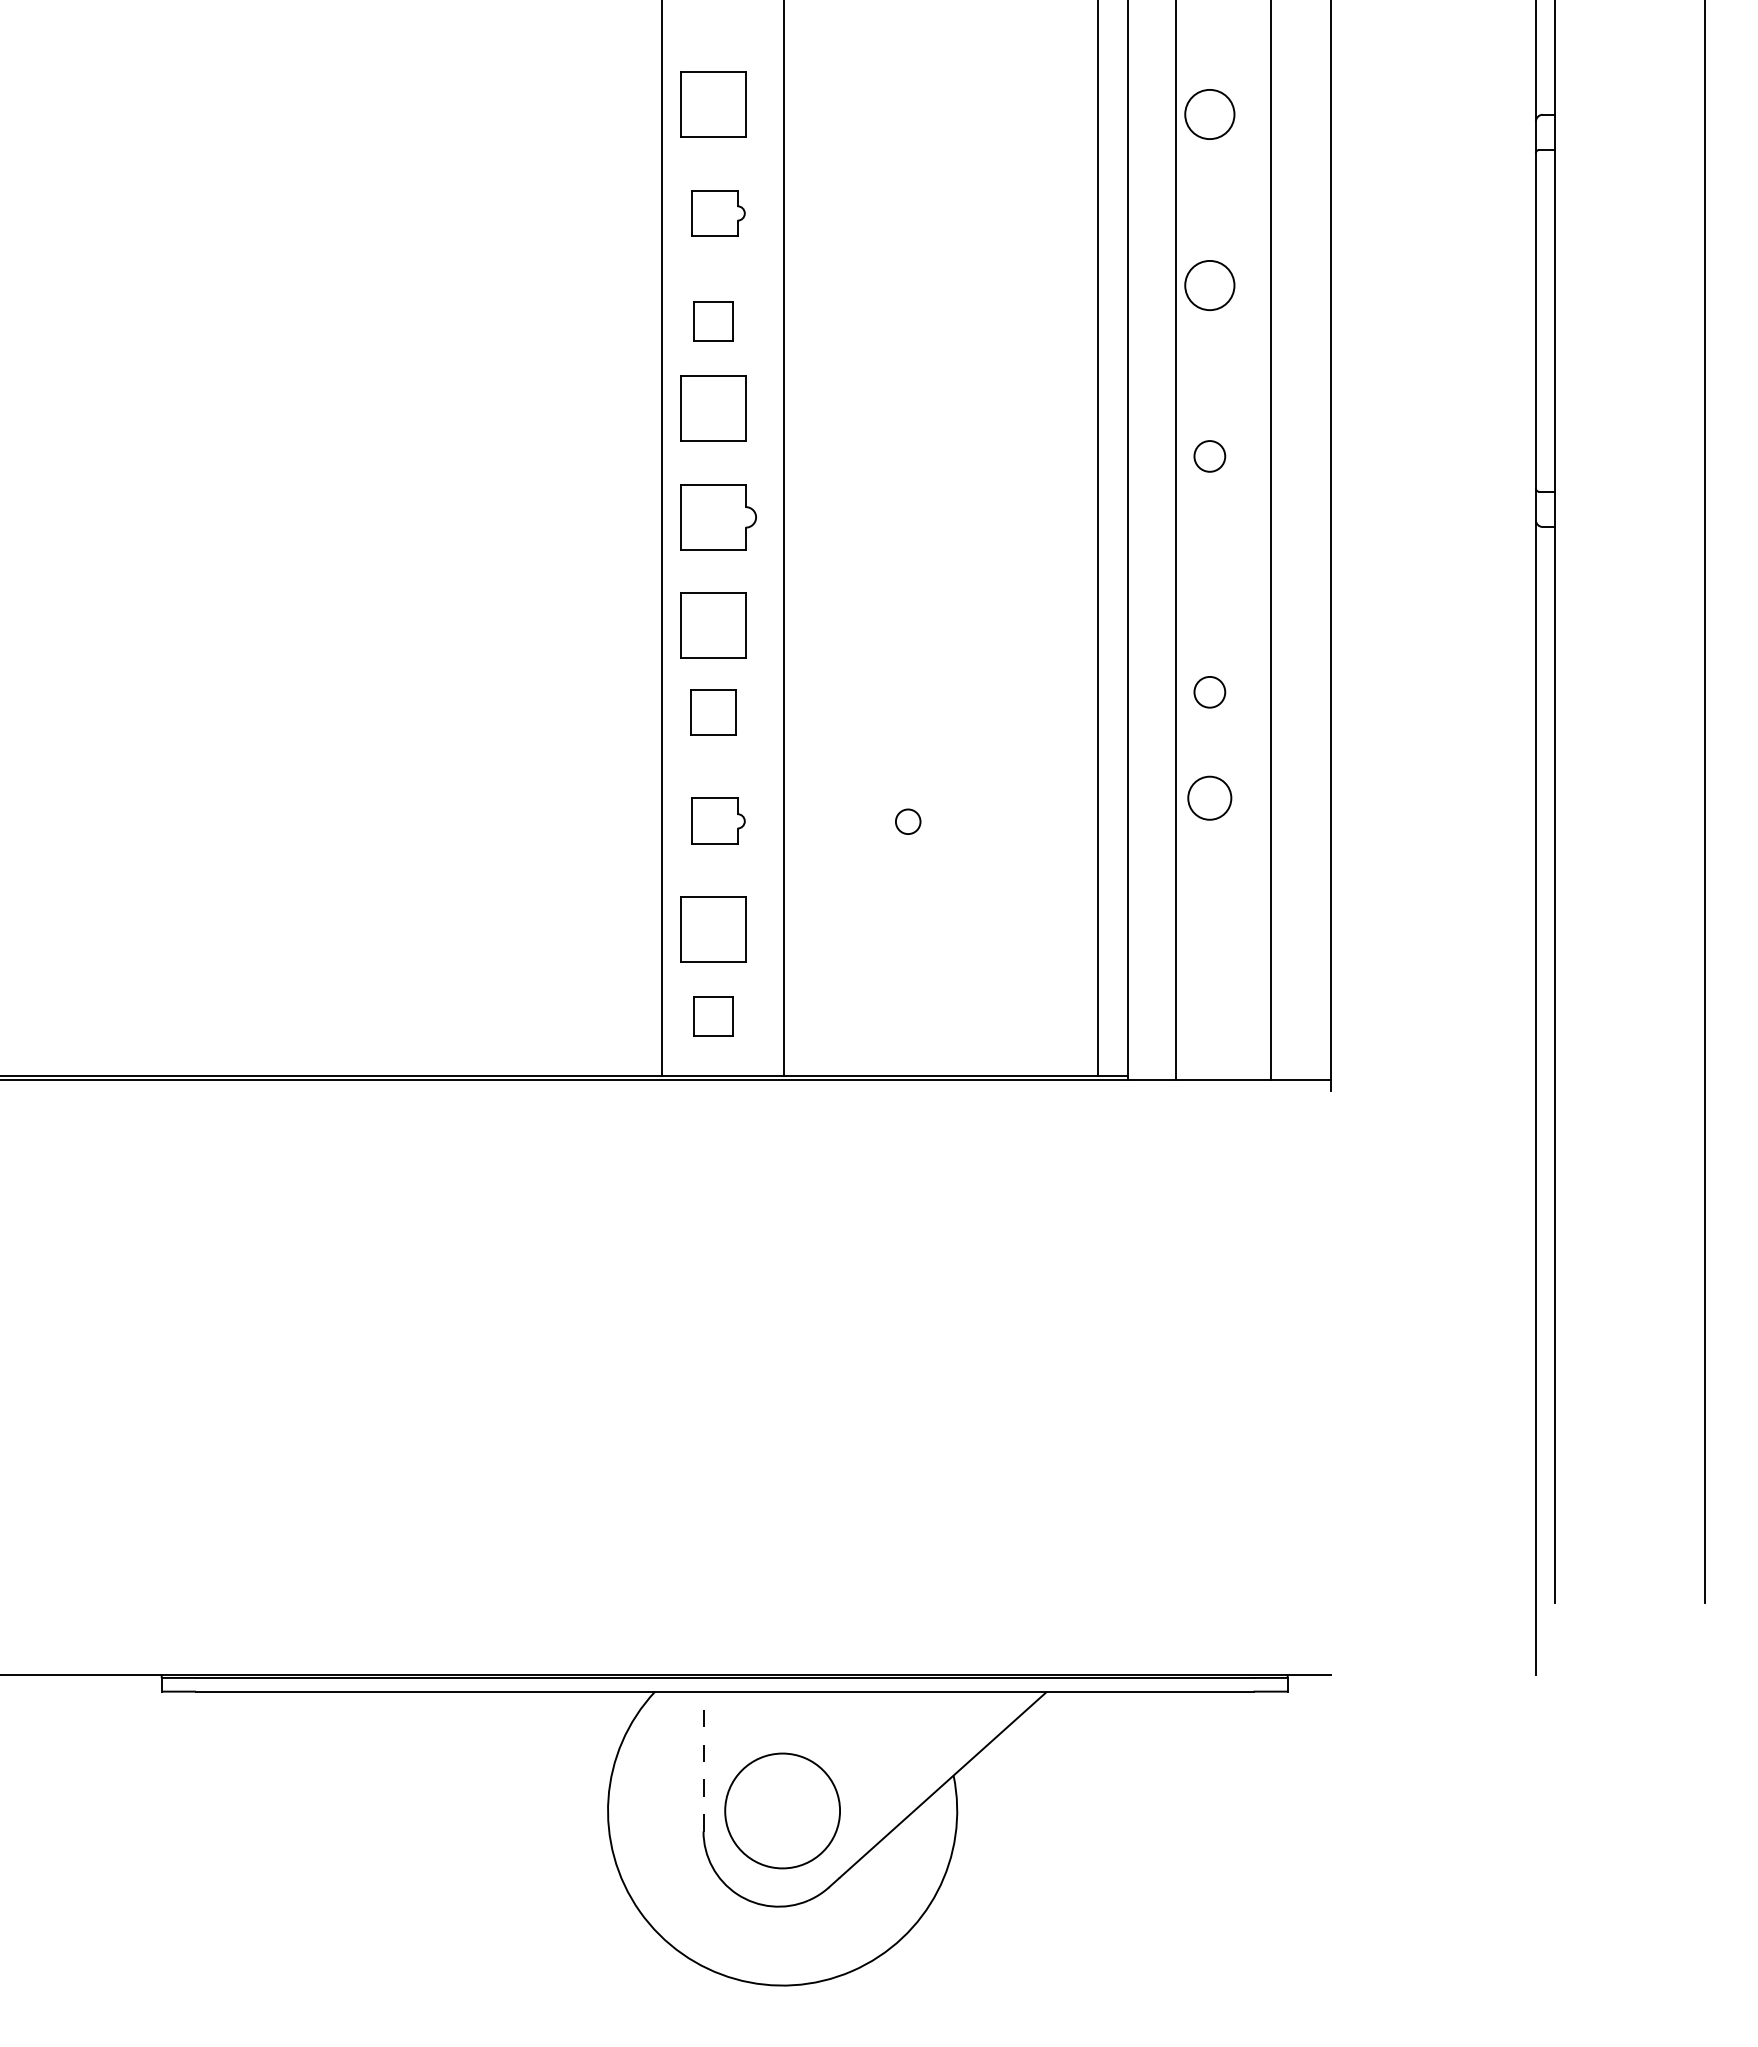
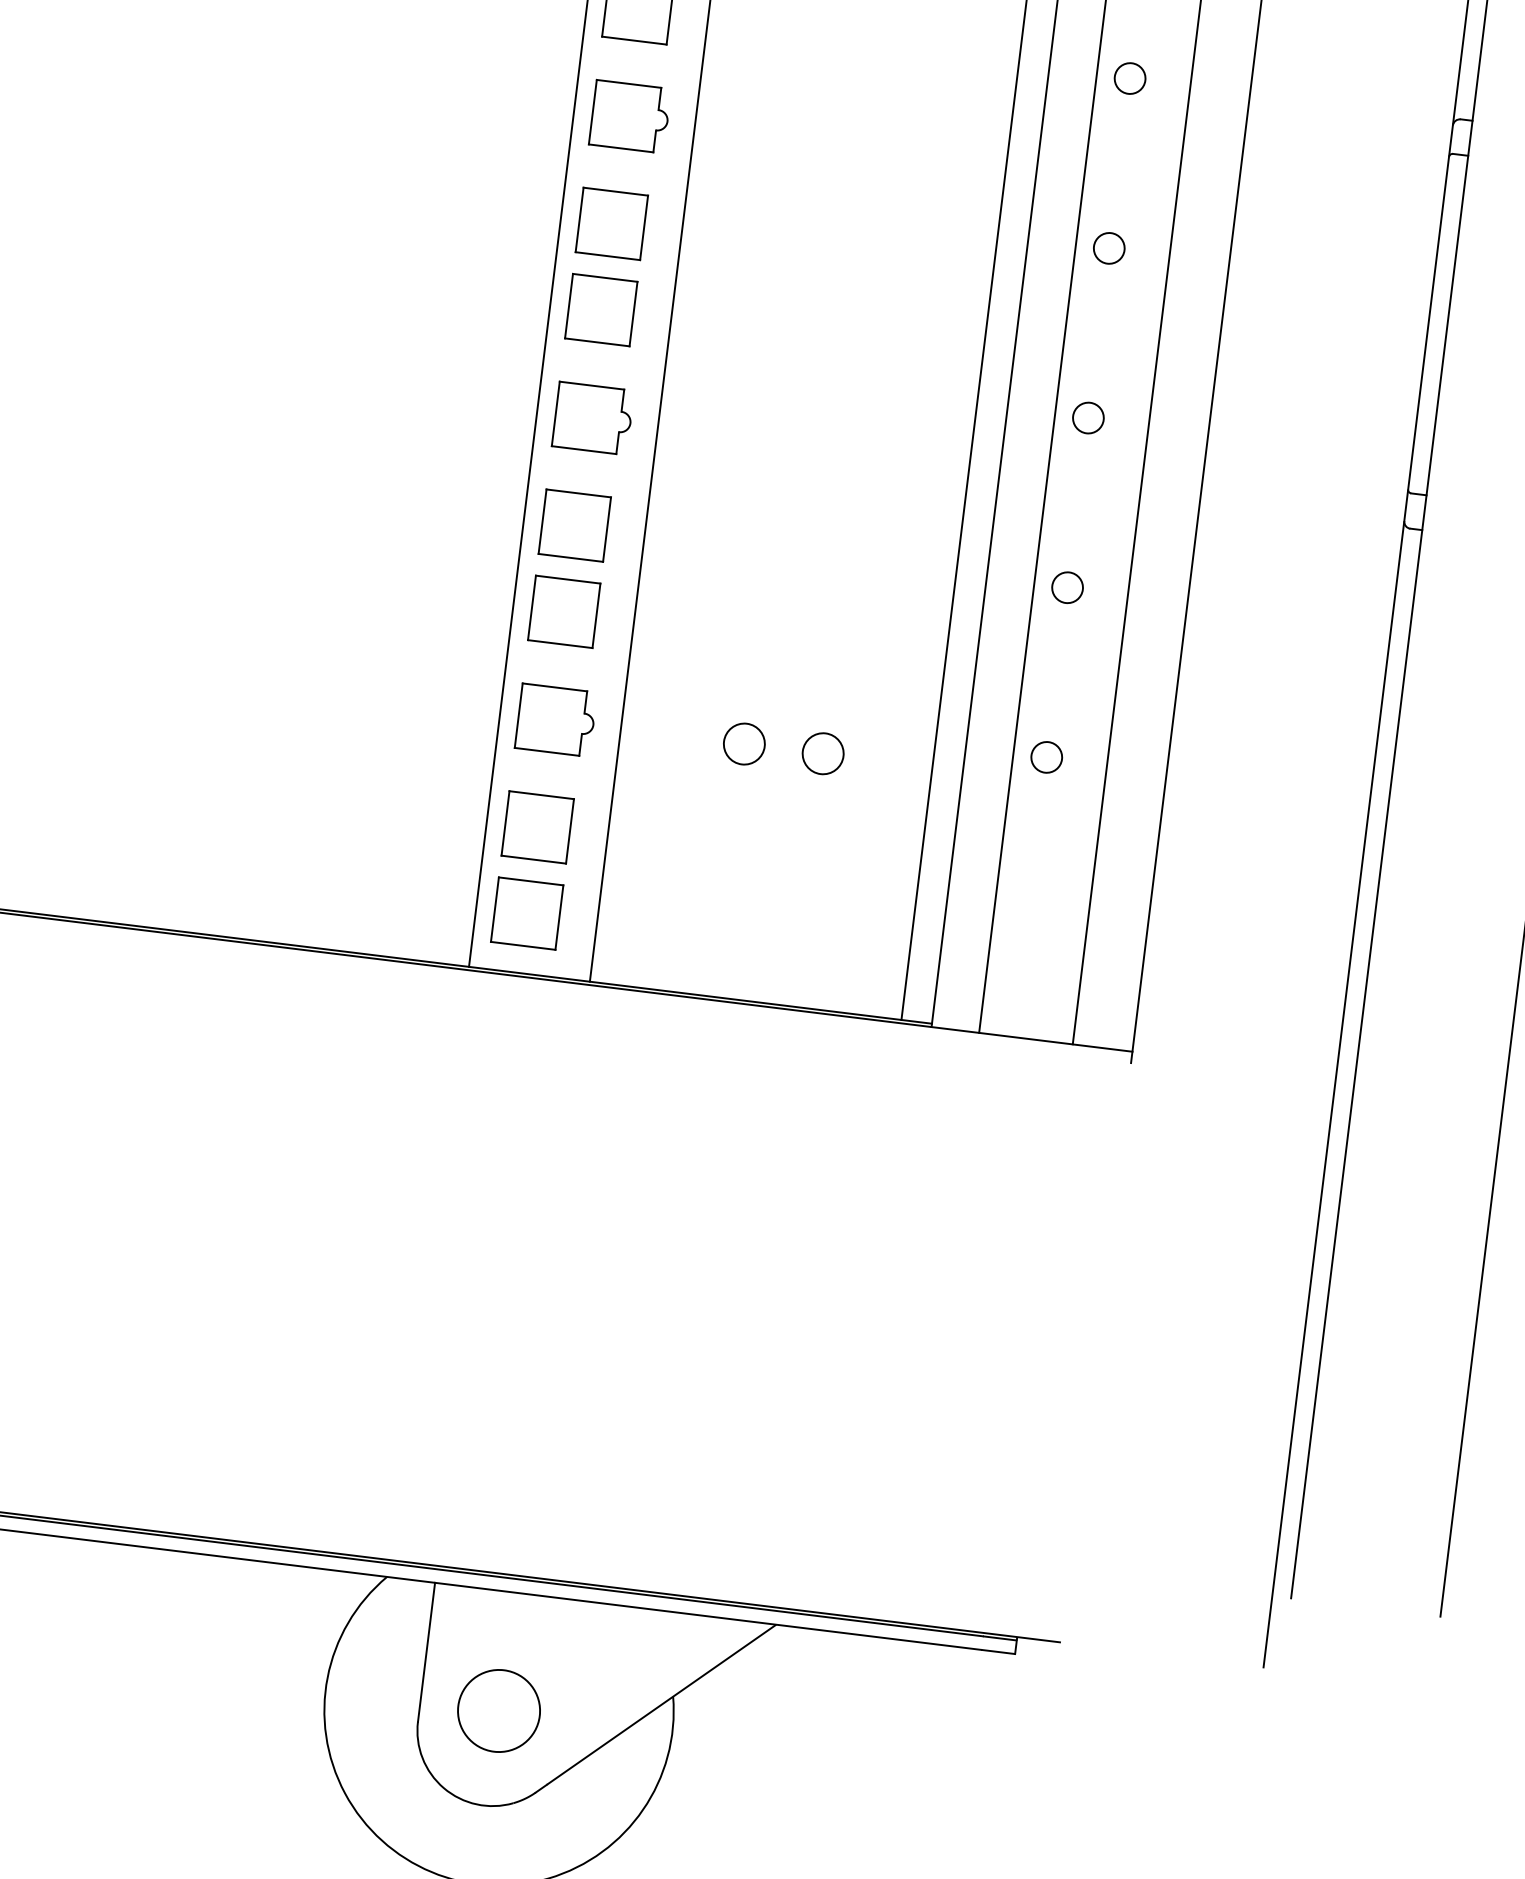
circle: (1209, 114) -> (1129, 78), size x0.62
part: (718, 213) -> (630, 116), size x1.43
circle: (1209, 285) -> (1108, 248), size x0.62
part: (713, 321) -> (612, 223), size x1.67
circle: (1209, 692) -> (1067, 587), moved
part: (713, 712) -> (564, 611), size x1.43
circle: (1209, 797) -> (1046, 756), size x0.71
part: (718, 821) -> (556, 720), size x1.43
circle: (907, 821) -> (743, 743), size x1.67
circle: (987, 821) -> (823, 753), added
part: (713, 1016) -> (527, 913), size x1.67
line: (703, 1761) -> (426, 1652), dashed -> solid
circle: (782, 1810) -> (498, 1710), size x0.71

